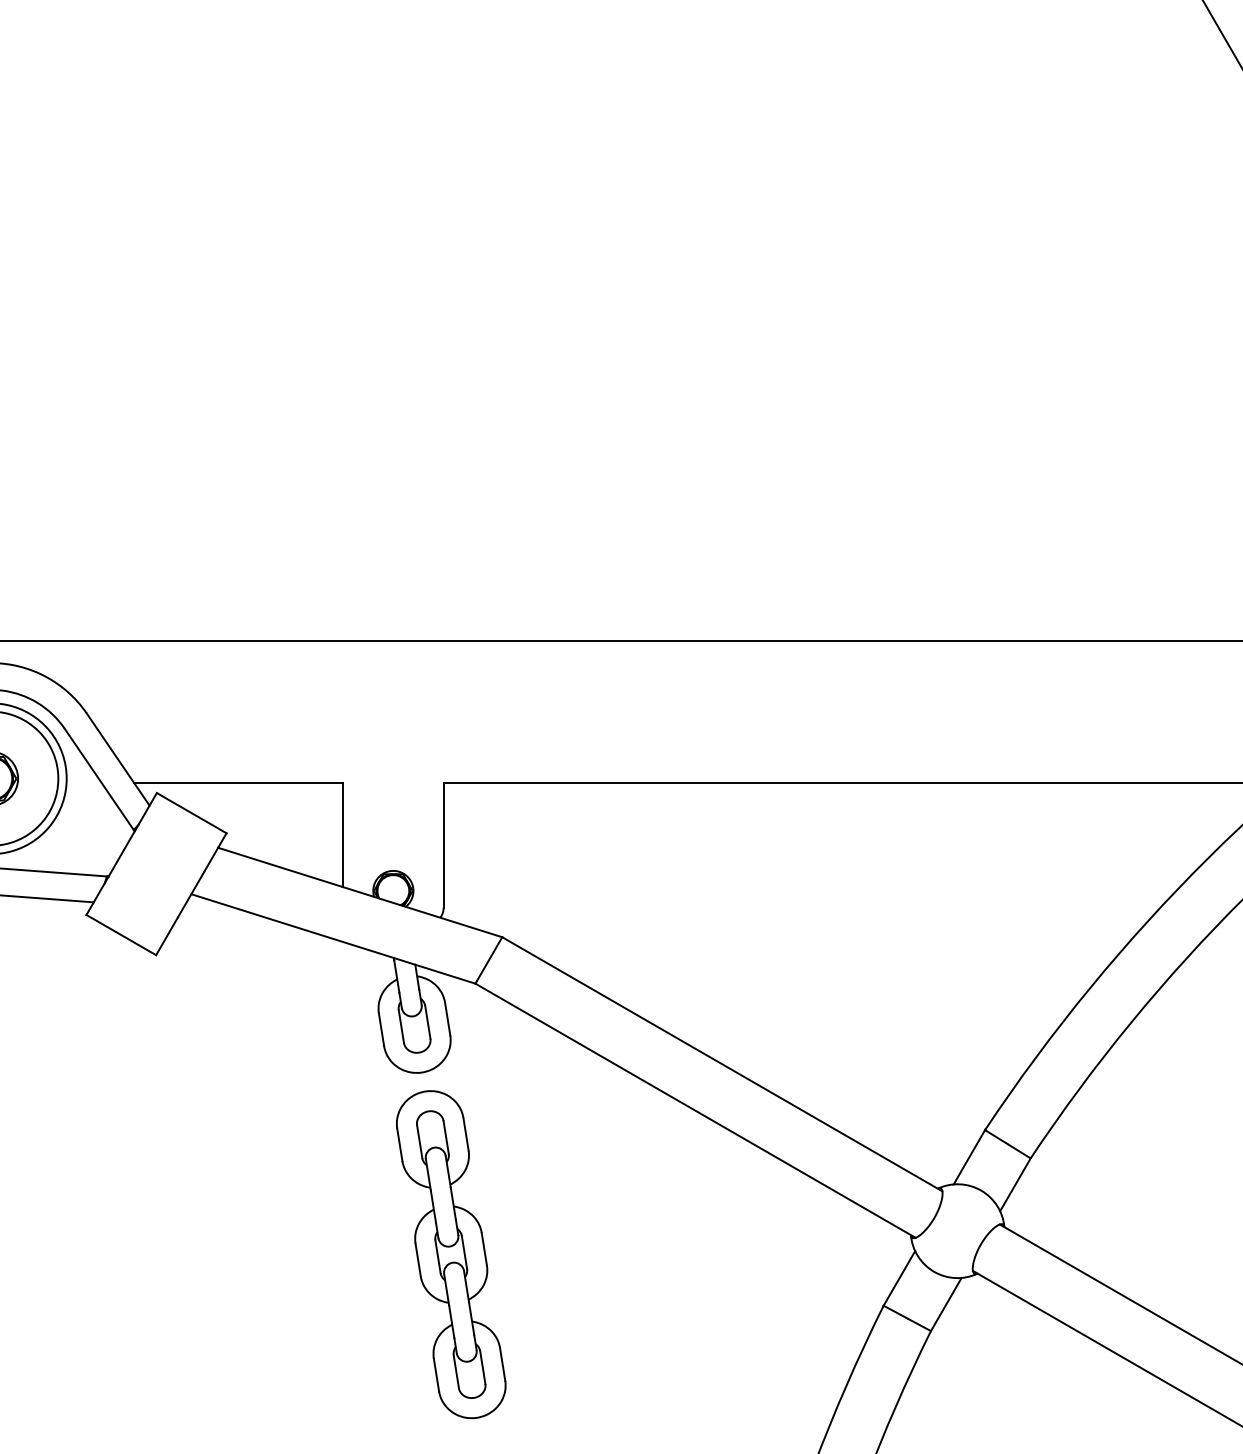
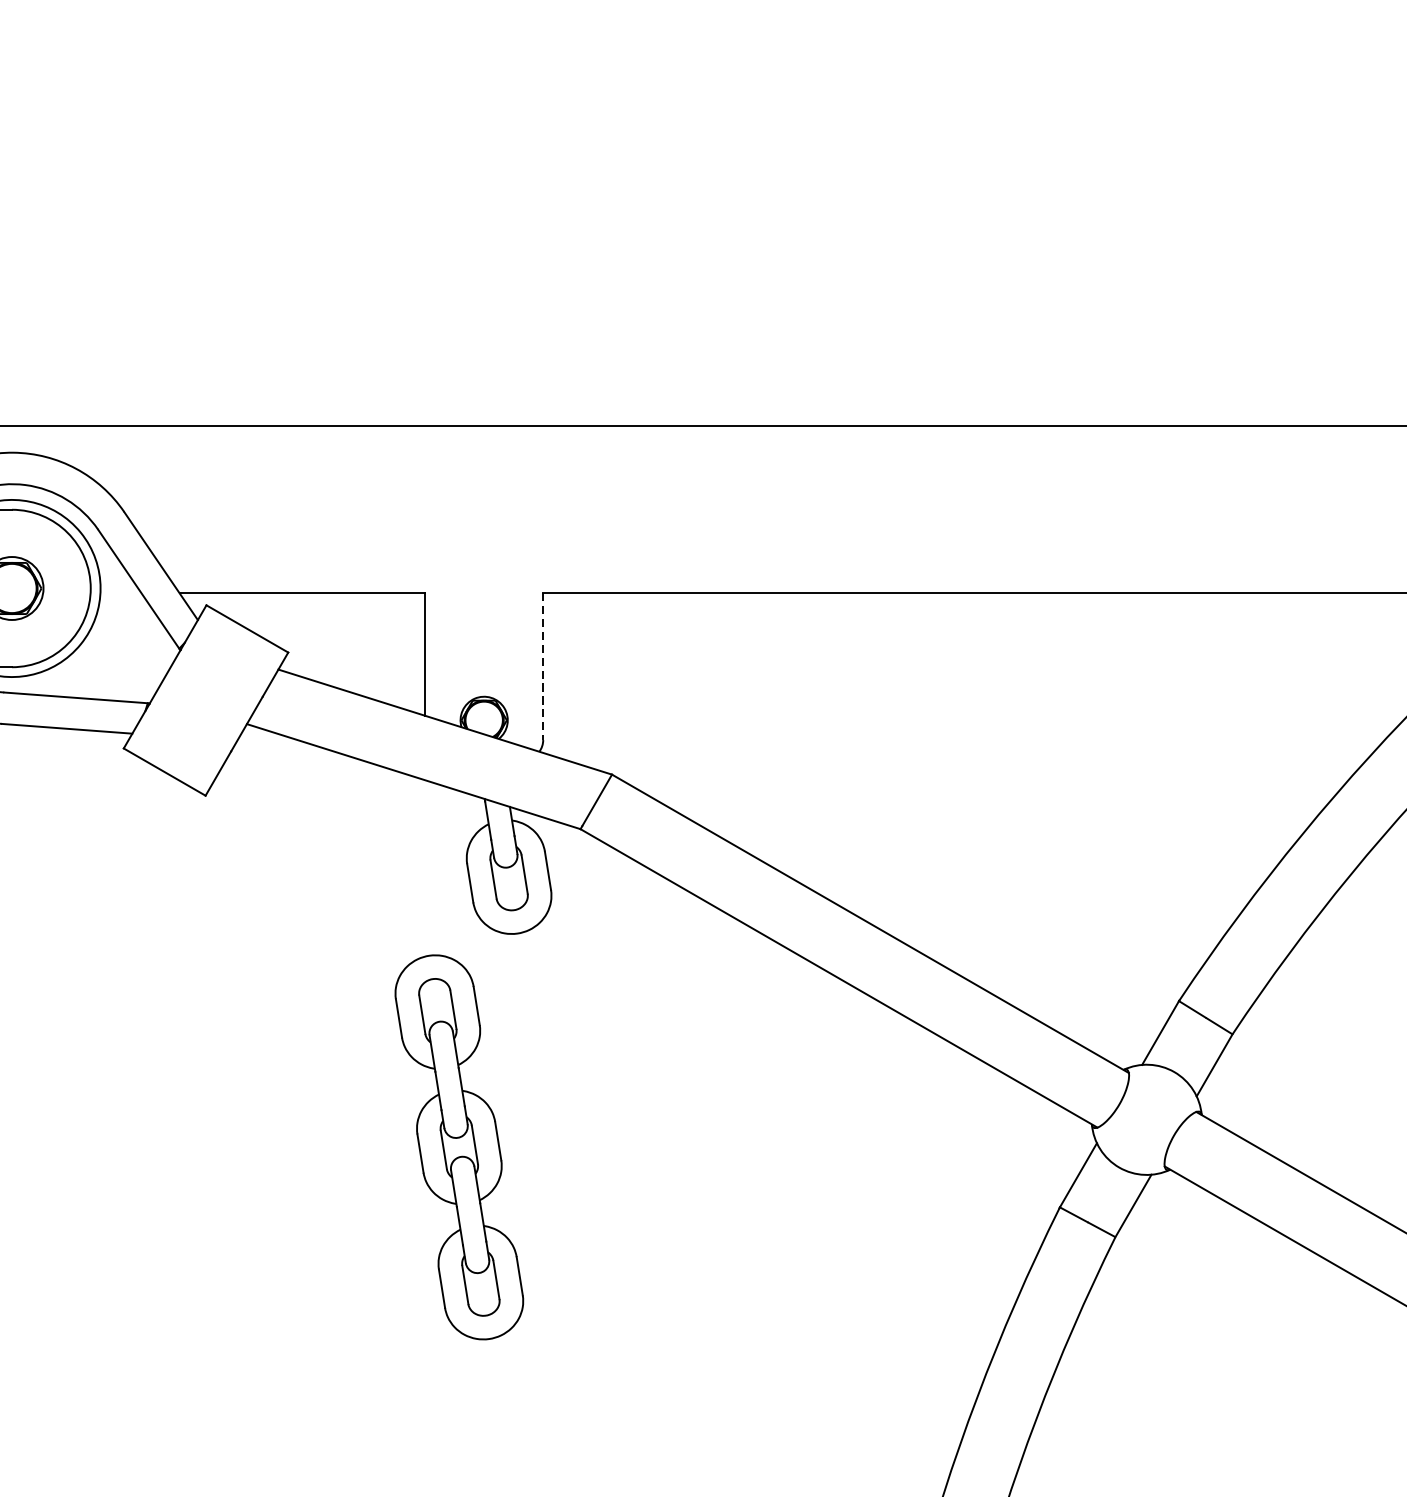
line: (443, 845) -> (543, 666), solid -> dashed
part: (451, 1254) -> (459, 1147), moved

